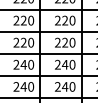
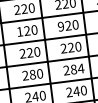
text: (16, 20) -> (20, 31), 220 -> 120
text: (57, 20) -> (60, 26), 220 -> 920
text: (23, 64) -> (32, 74), 240 -> 280
text: (68, 64) -> (77, 68), 240 -> 284

